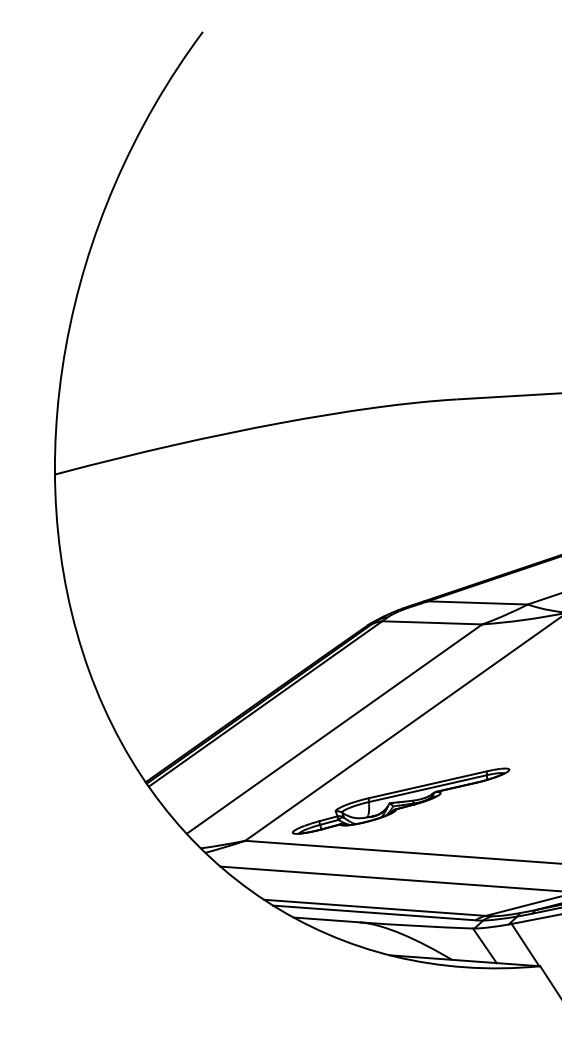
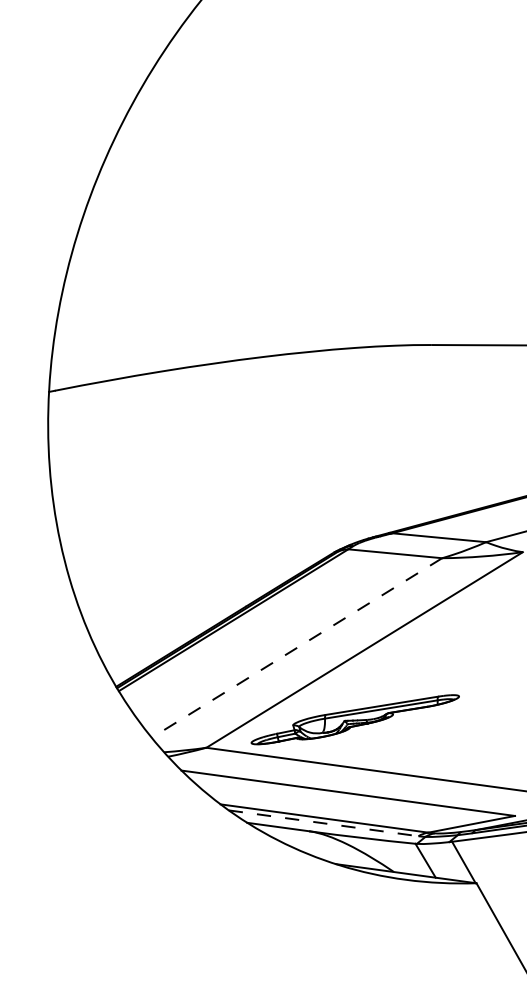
line: (334, 729) -> (296, 648), solid -> dashed
line: (374, 912) -> (323, 822), solid -> dashed

